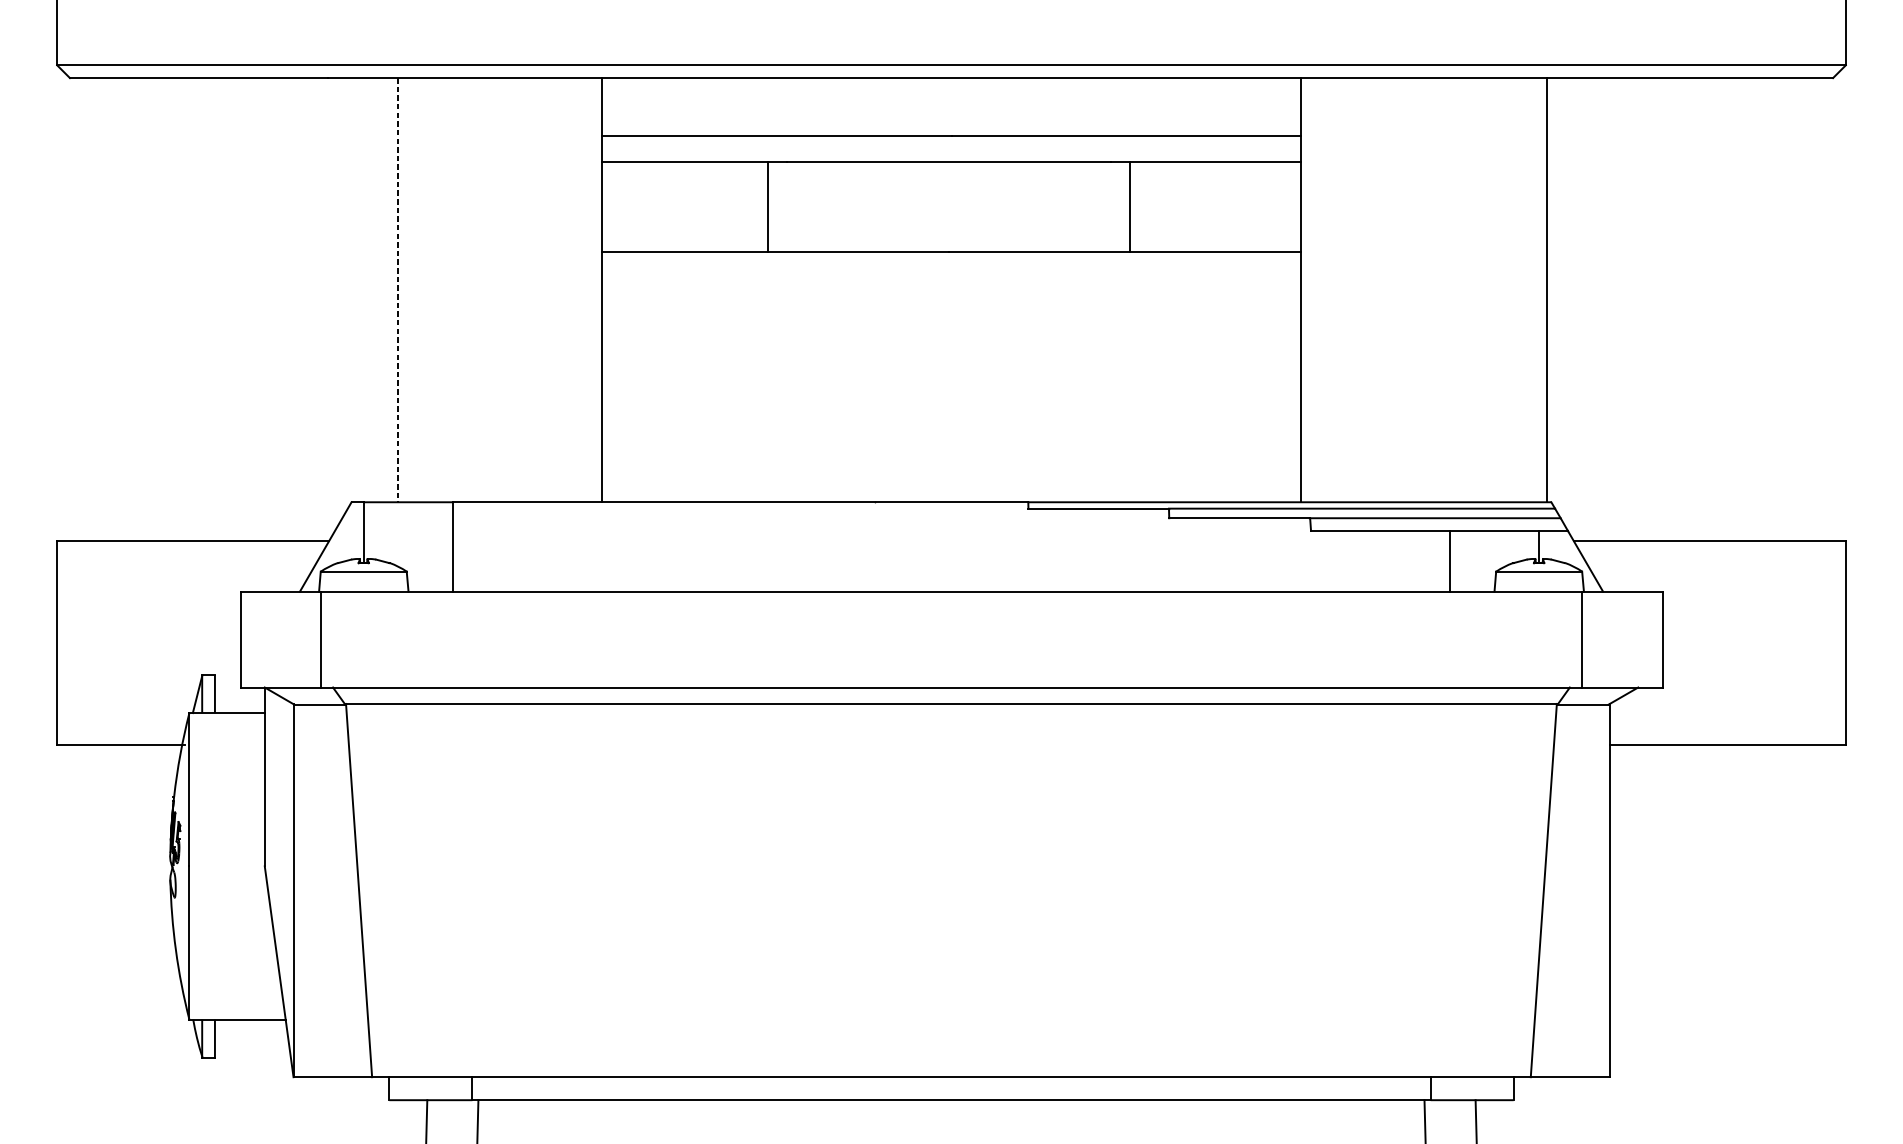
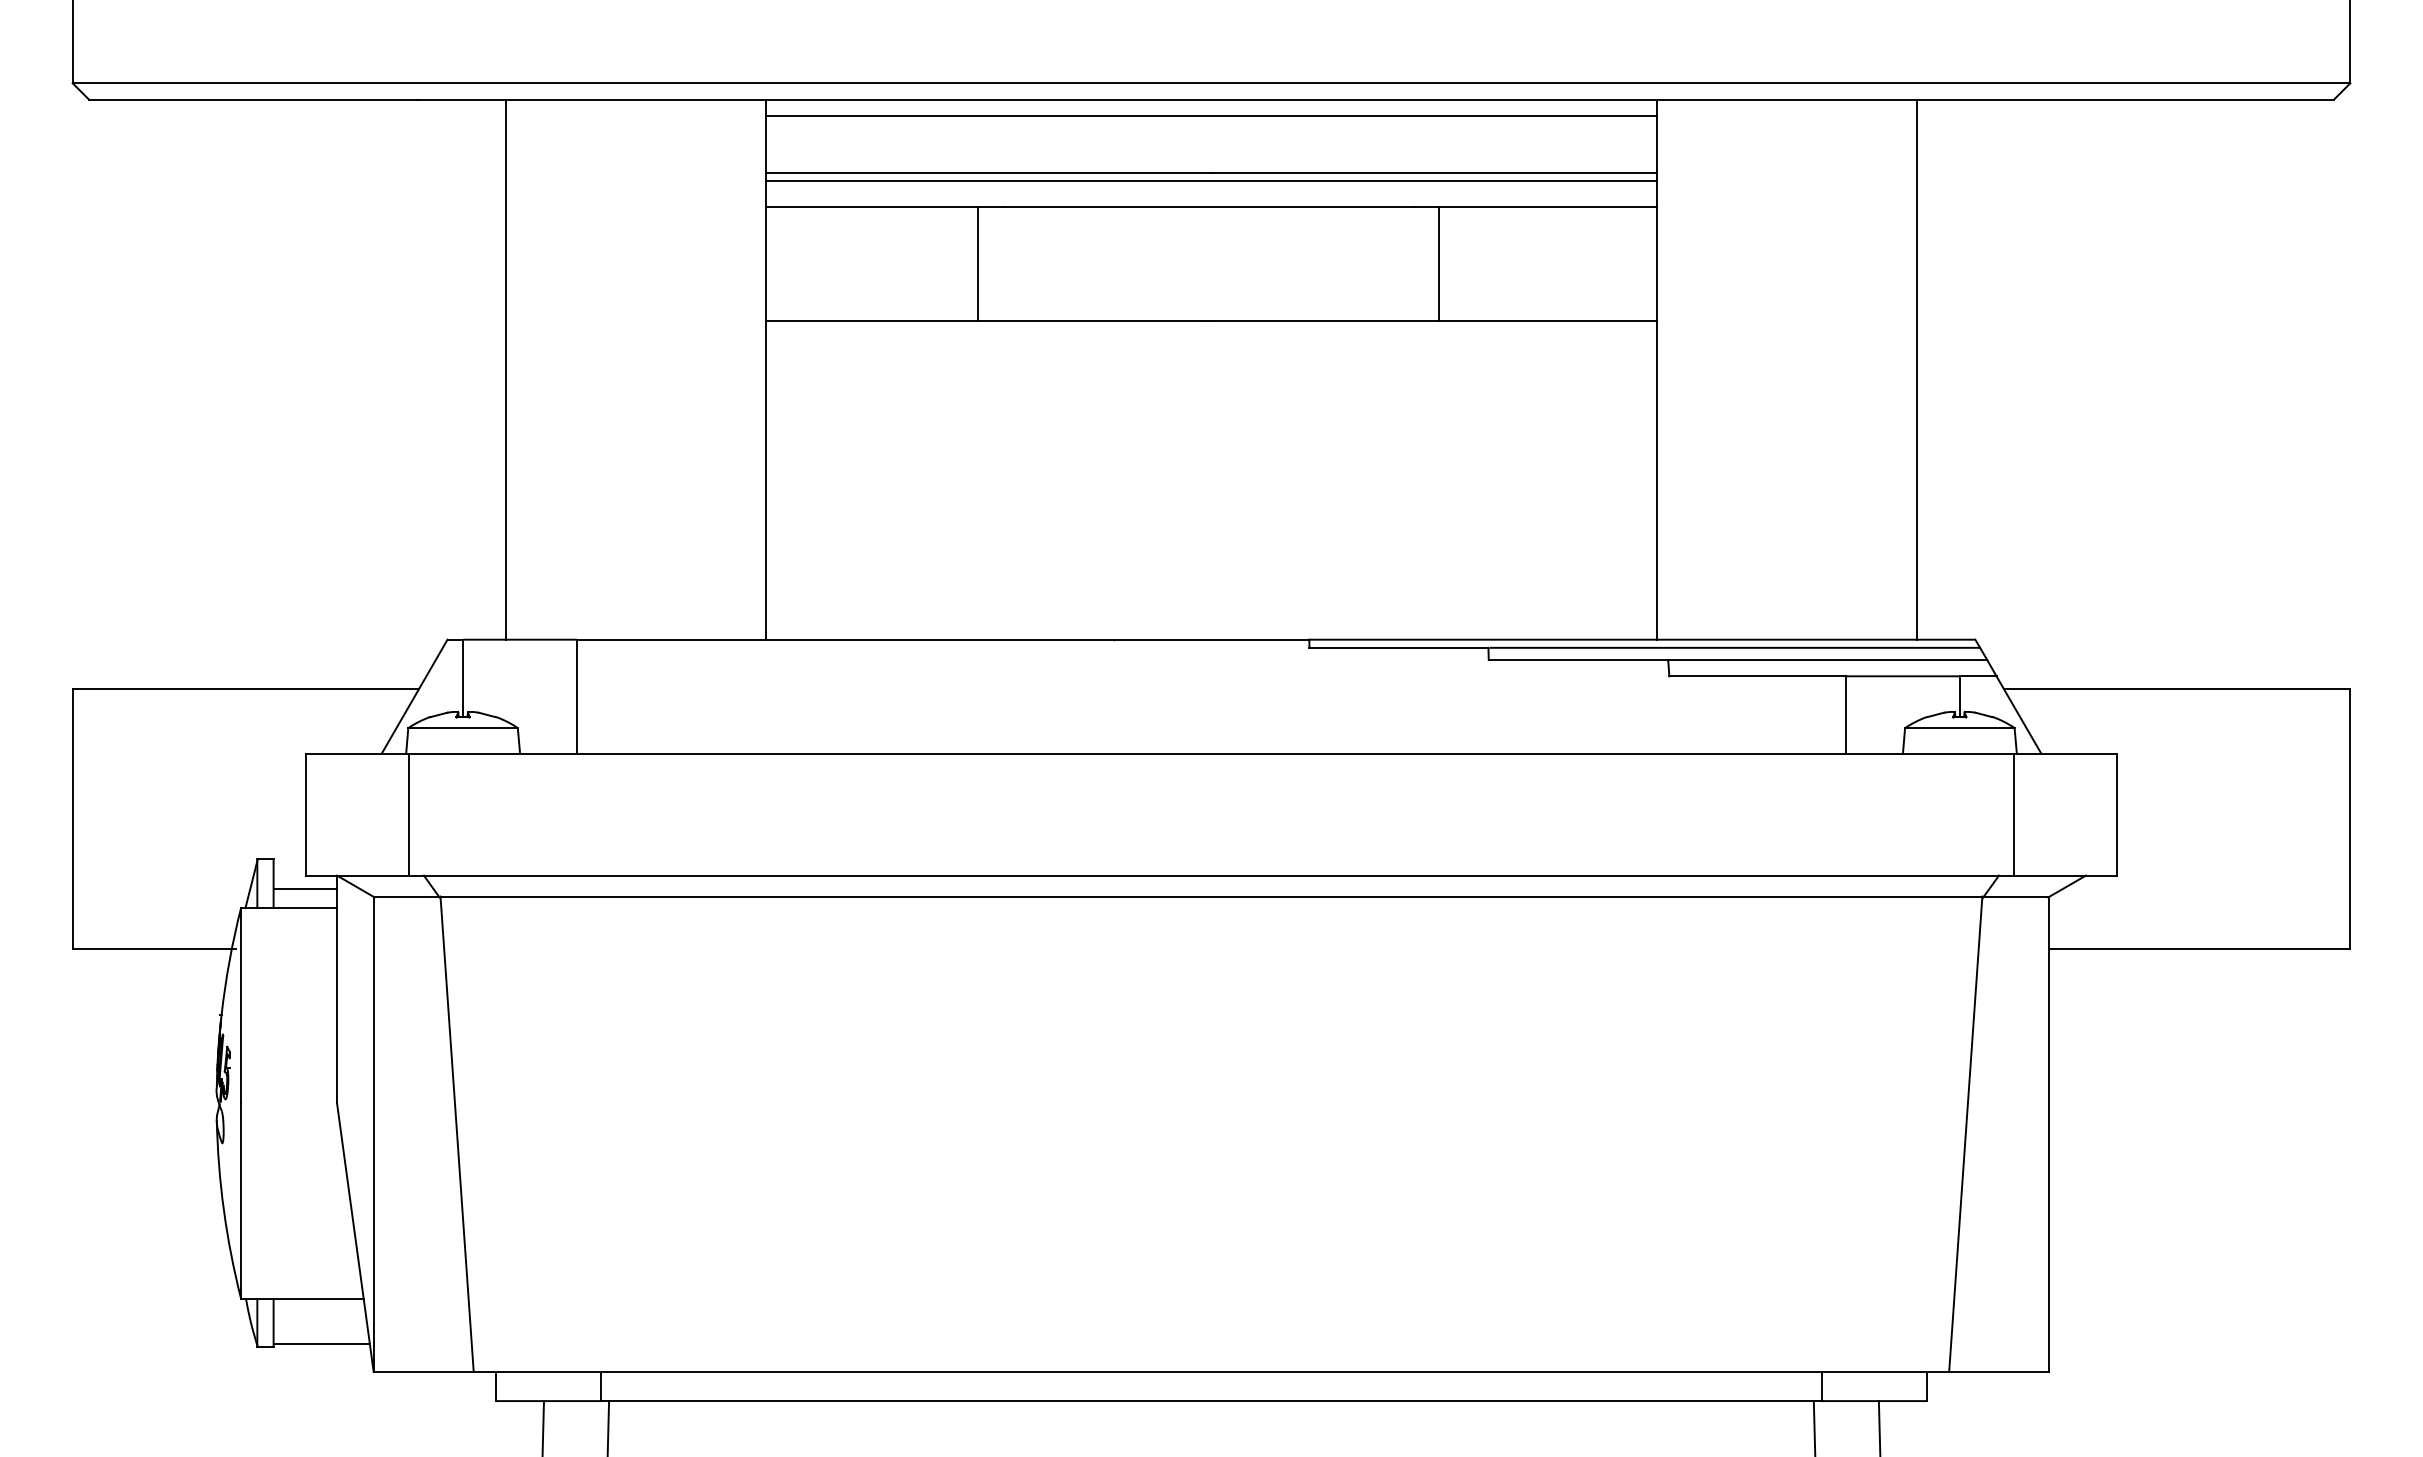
line: (951, 90) -> (1211, 115), added
line: (951, 141) -> (1211, 180), added
line: (397, 290) -> (506, 370), dashed -> solid
line: (1546, 290) -> (1916, 369), moved
line: (240, 697) -> (305, 888), added
line: (252, 1055) -> (321, 1344), added

